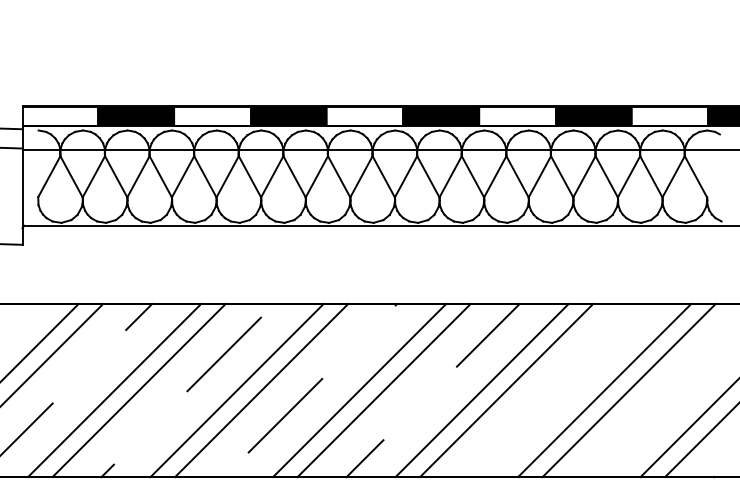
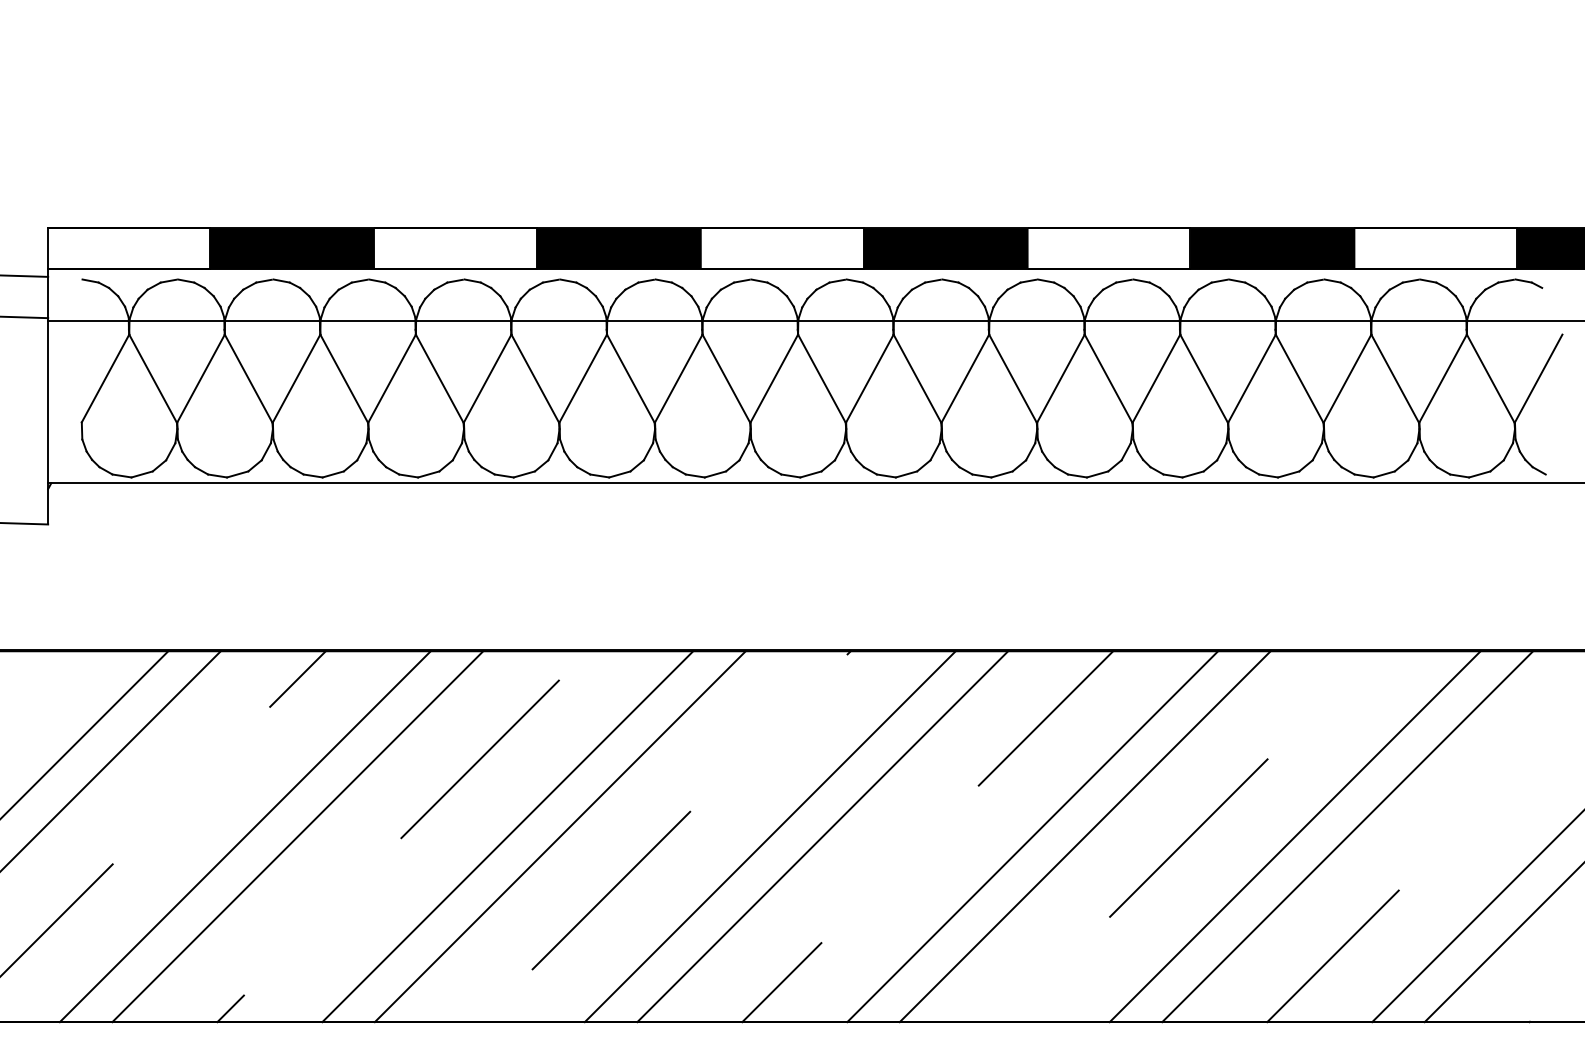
line: (718, 176) -> (1539, 378), added
line: (554, 390) -> (1187, 836), added
line: (621, 446) -> (1331, 956), added

